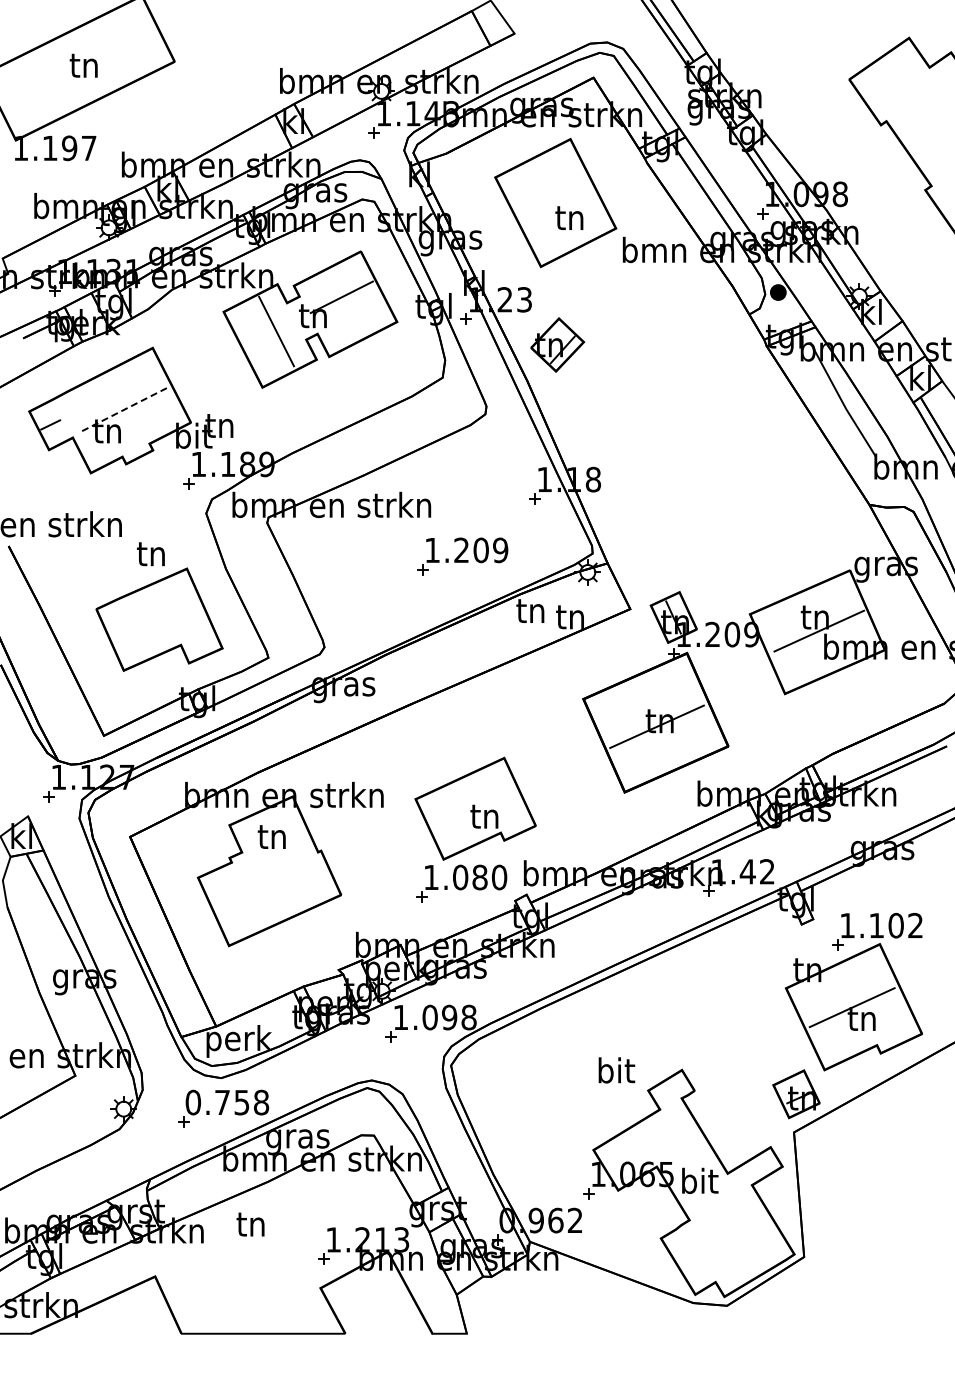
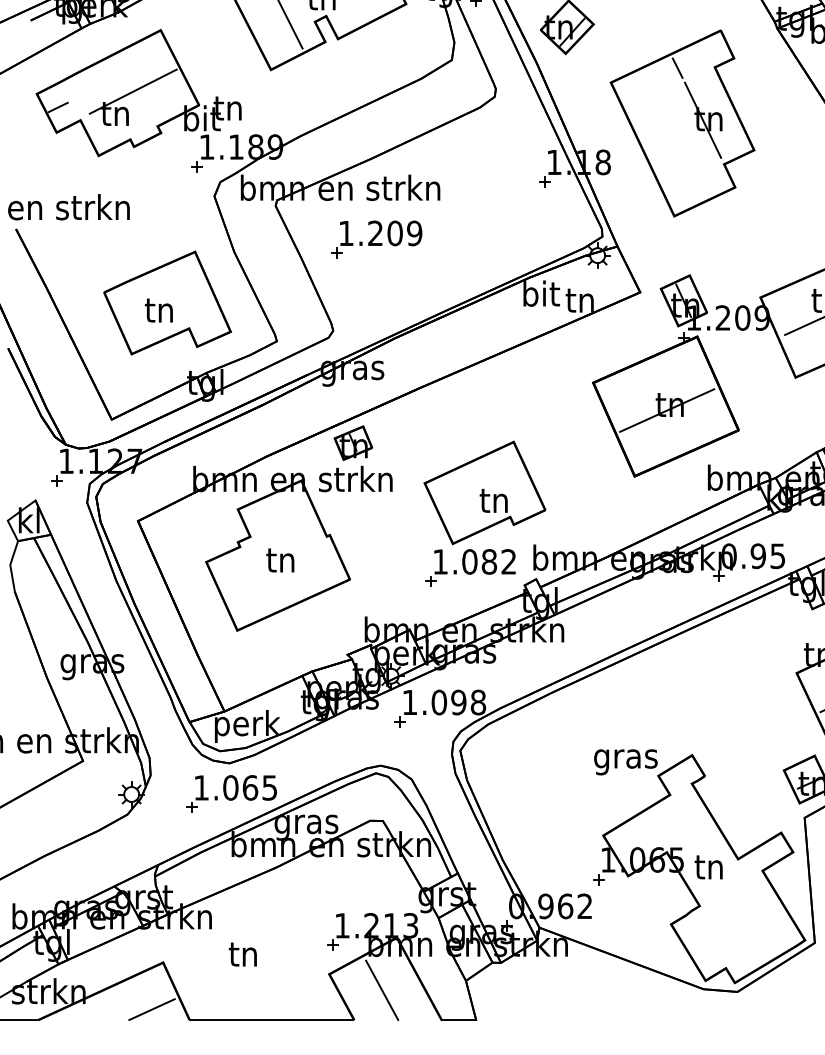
line: (125, 409) -> (133, 91), dashed -> solid
part: (671, 440) -> (681, 123), added
text: (150, 554) -> (158, 310), moved
part: (462, 556) -> (376, 239), moved
text: (532, 610) -> (542, 293), tn -> bit
part: (344, 759) -> (353, 443), added
text: (271, 836) -> (279, 559), moved
text: (742, 871) -> (752, 555), 1.42 -> 0.95
text: (499, 877) -> (508, 561), 1.080 -> 1.082
text: (615, 1073) -> (625, 758), bit -> gras
text: (227, 1102) -> (235, 787), 0.758 -> 1.065
text: (700, 1180) -> (710, 866), bit -> tn
text: (250, 1224) -> (242, 954), moved
line: (373, 1303) -> (382, 989), added
line: (143, 1323) -> (151, 1009), added

